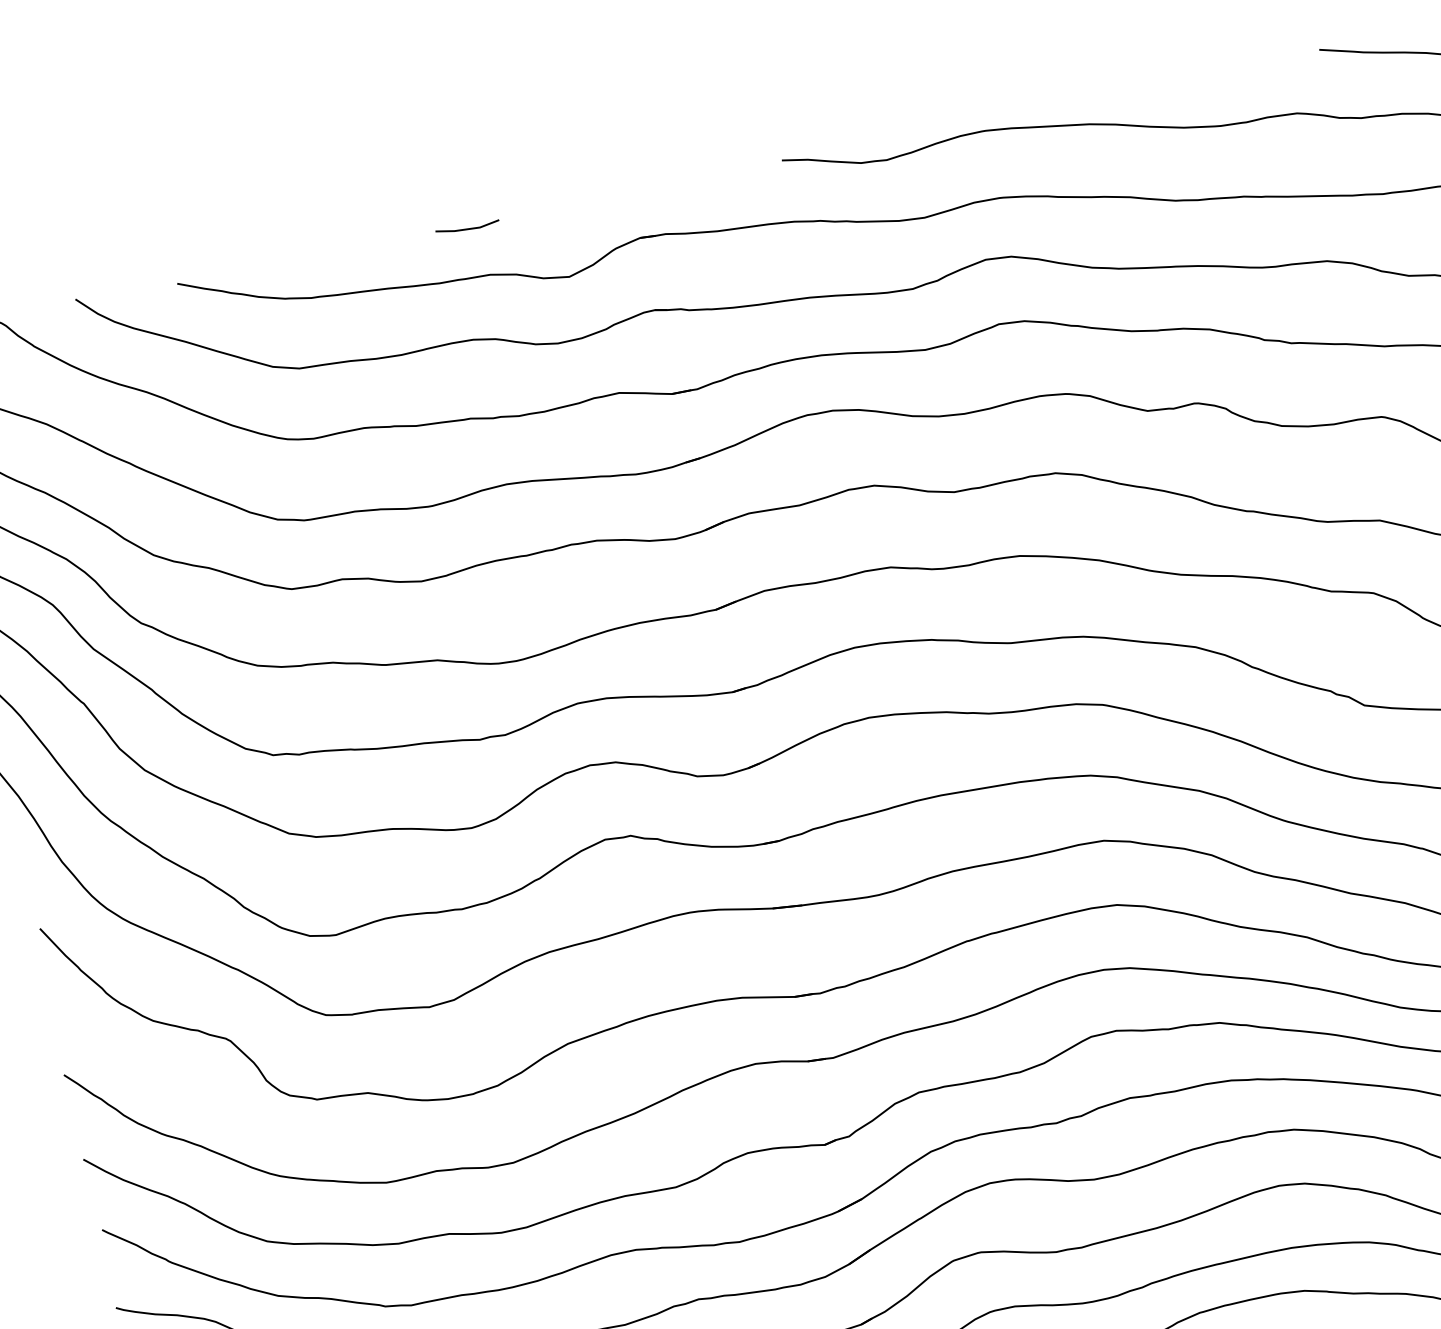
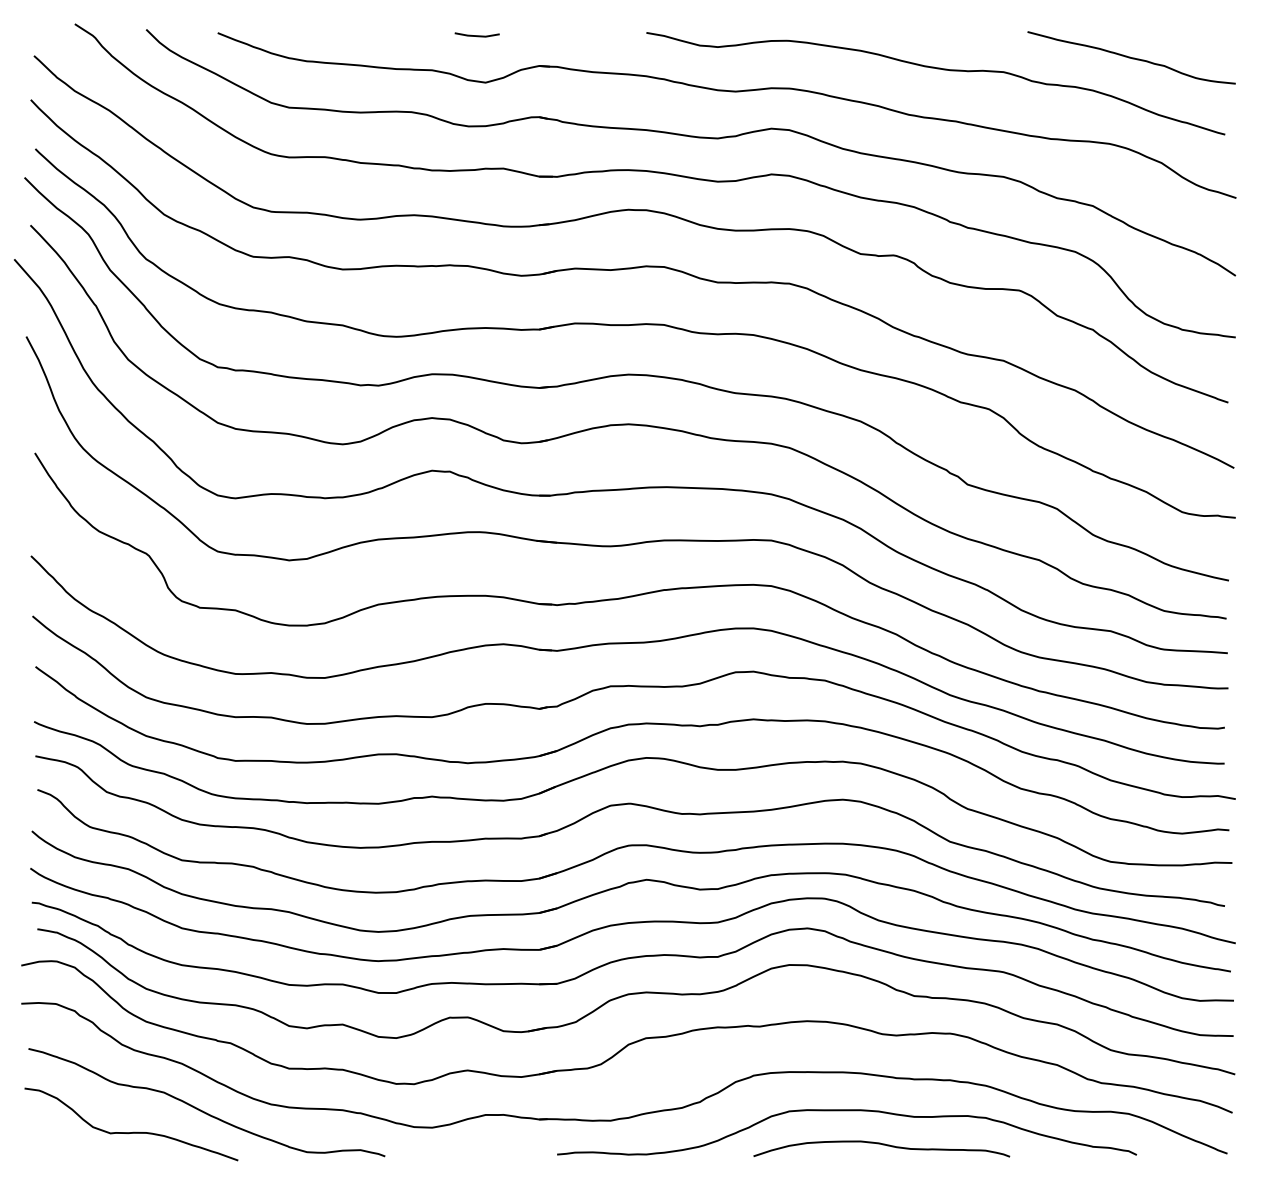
line: (466, 228) -> (476, 35), moved

